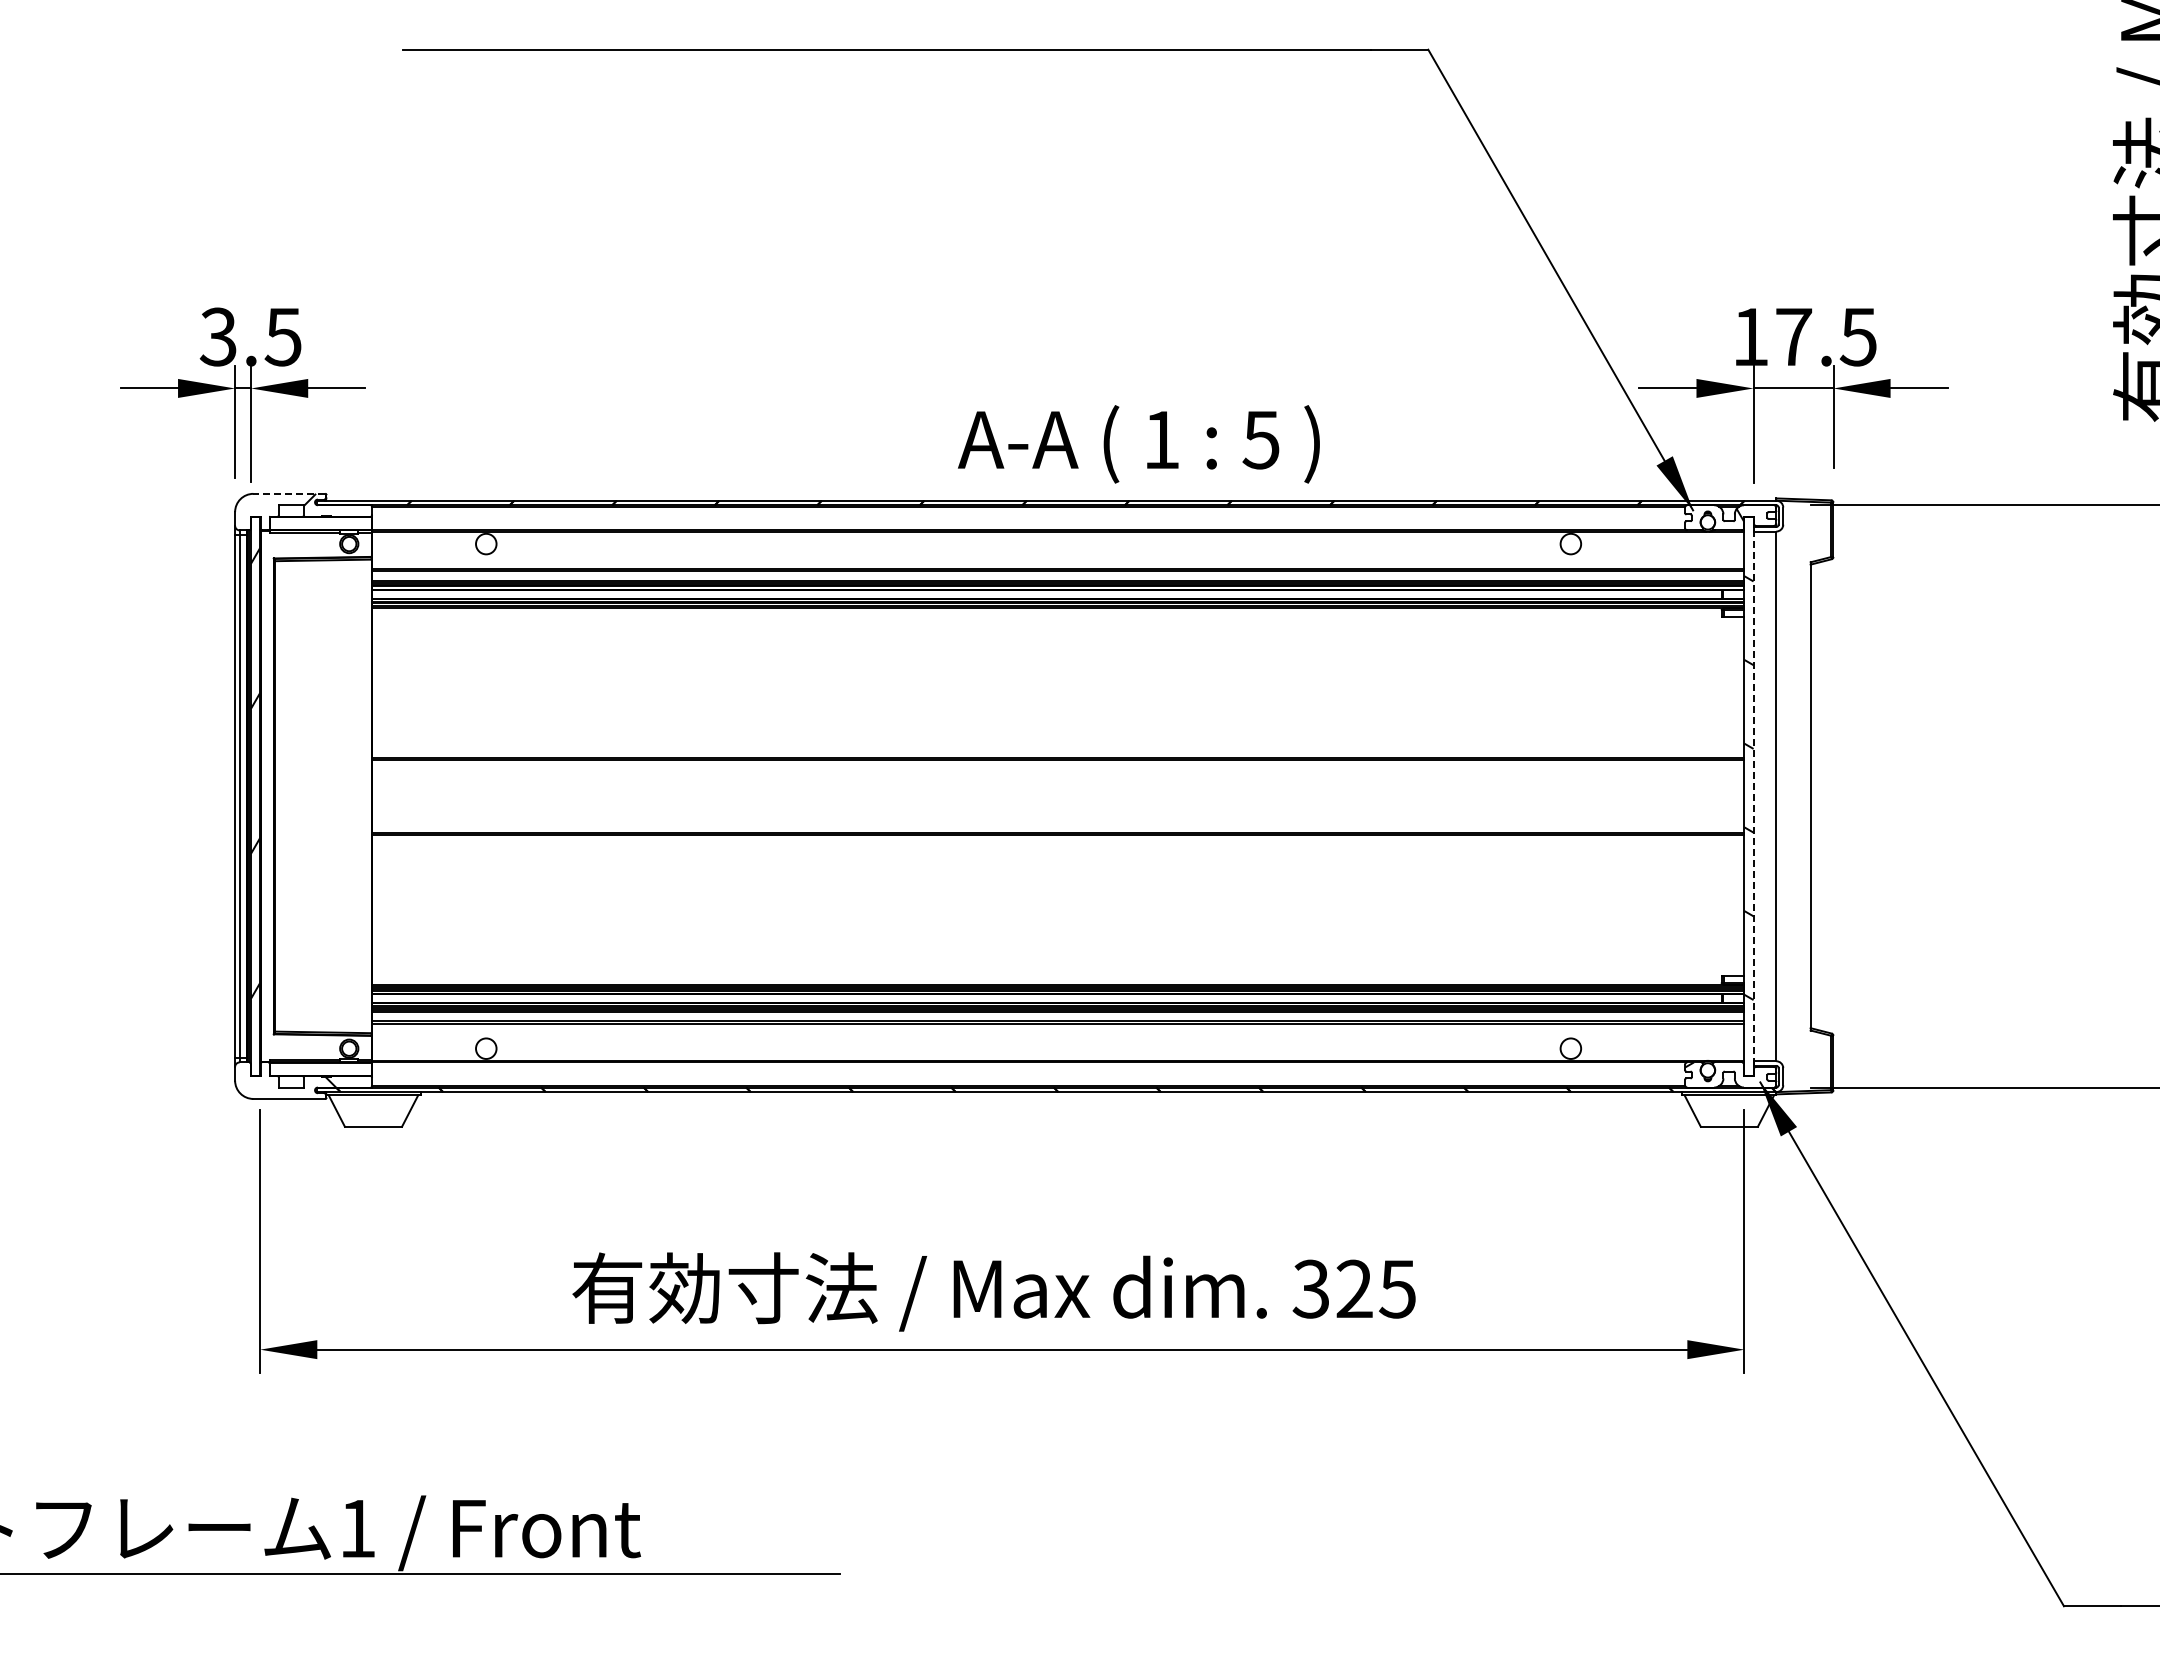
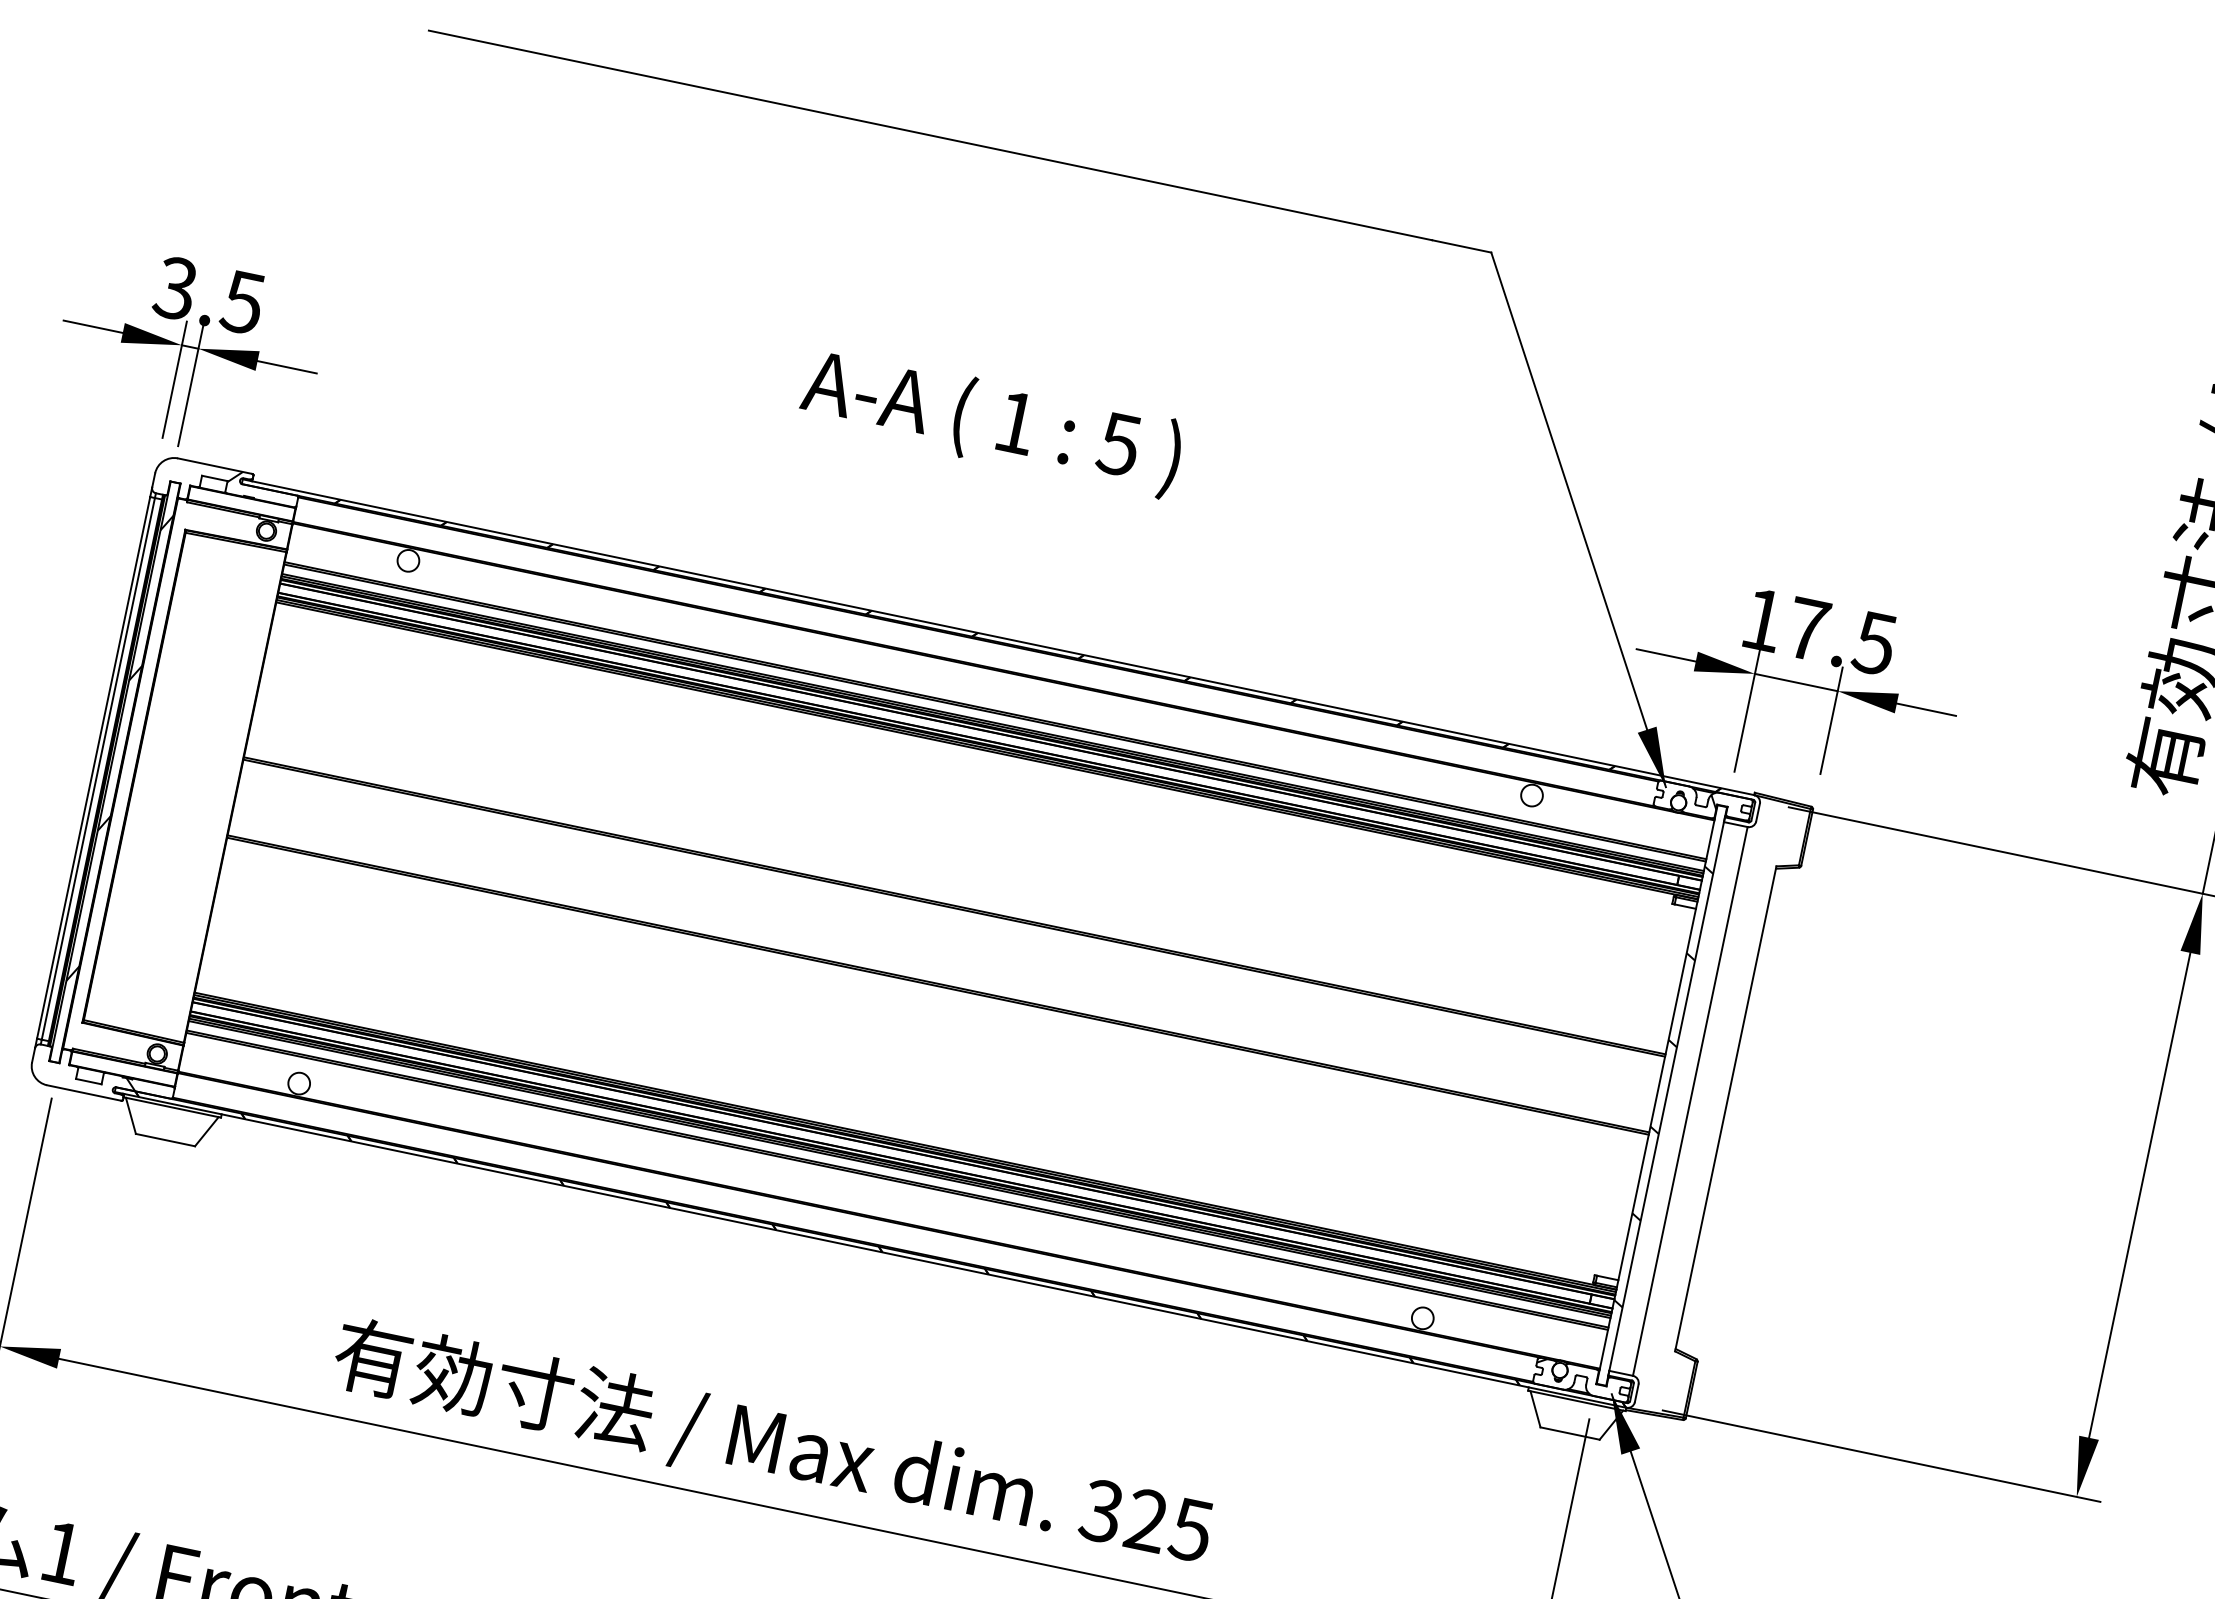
text: (1138, 444) -> (991, 422), moved
line: (289, 493) -> (215, 465), dashed -> solid
line: (1753, 795) -> (1666, 1095), dashed -> solid

